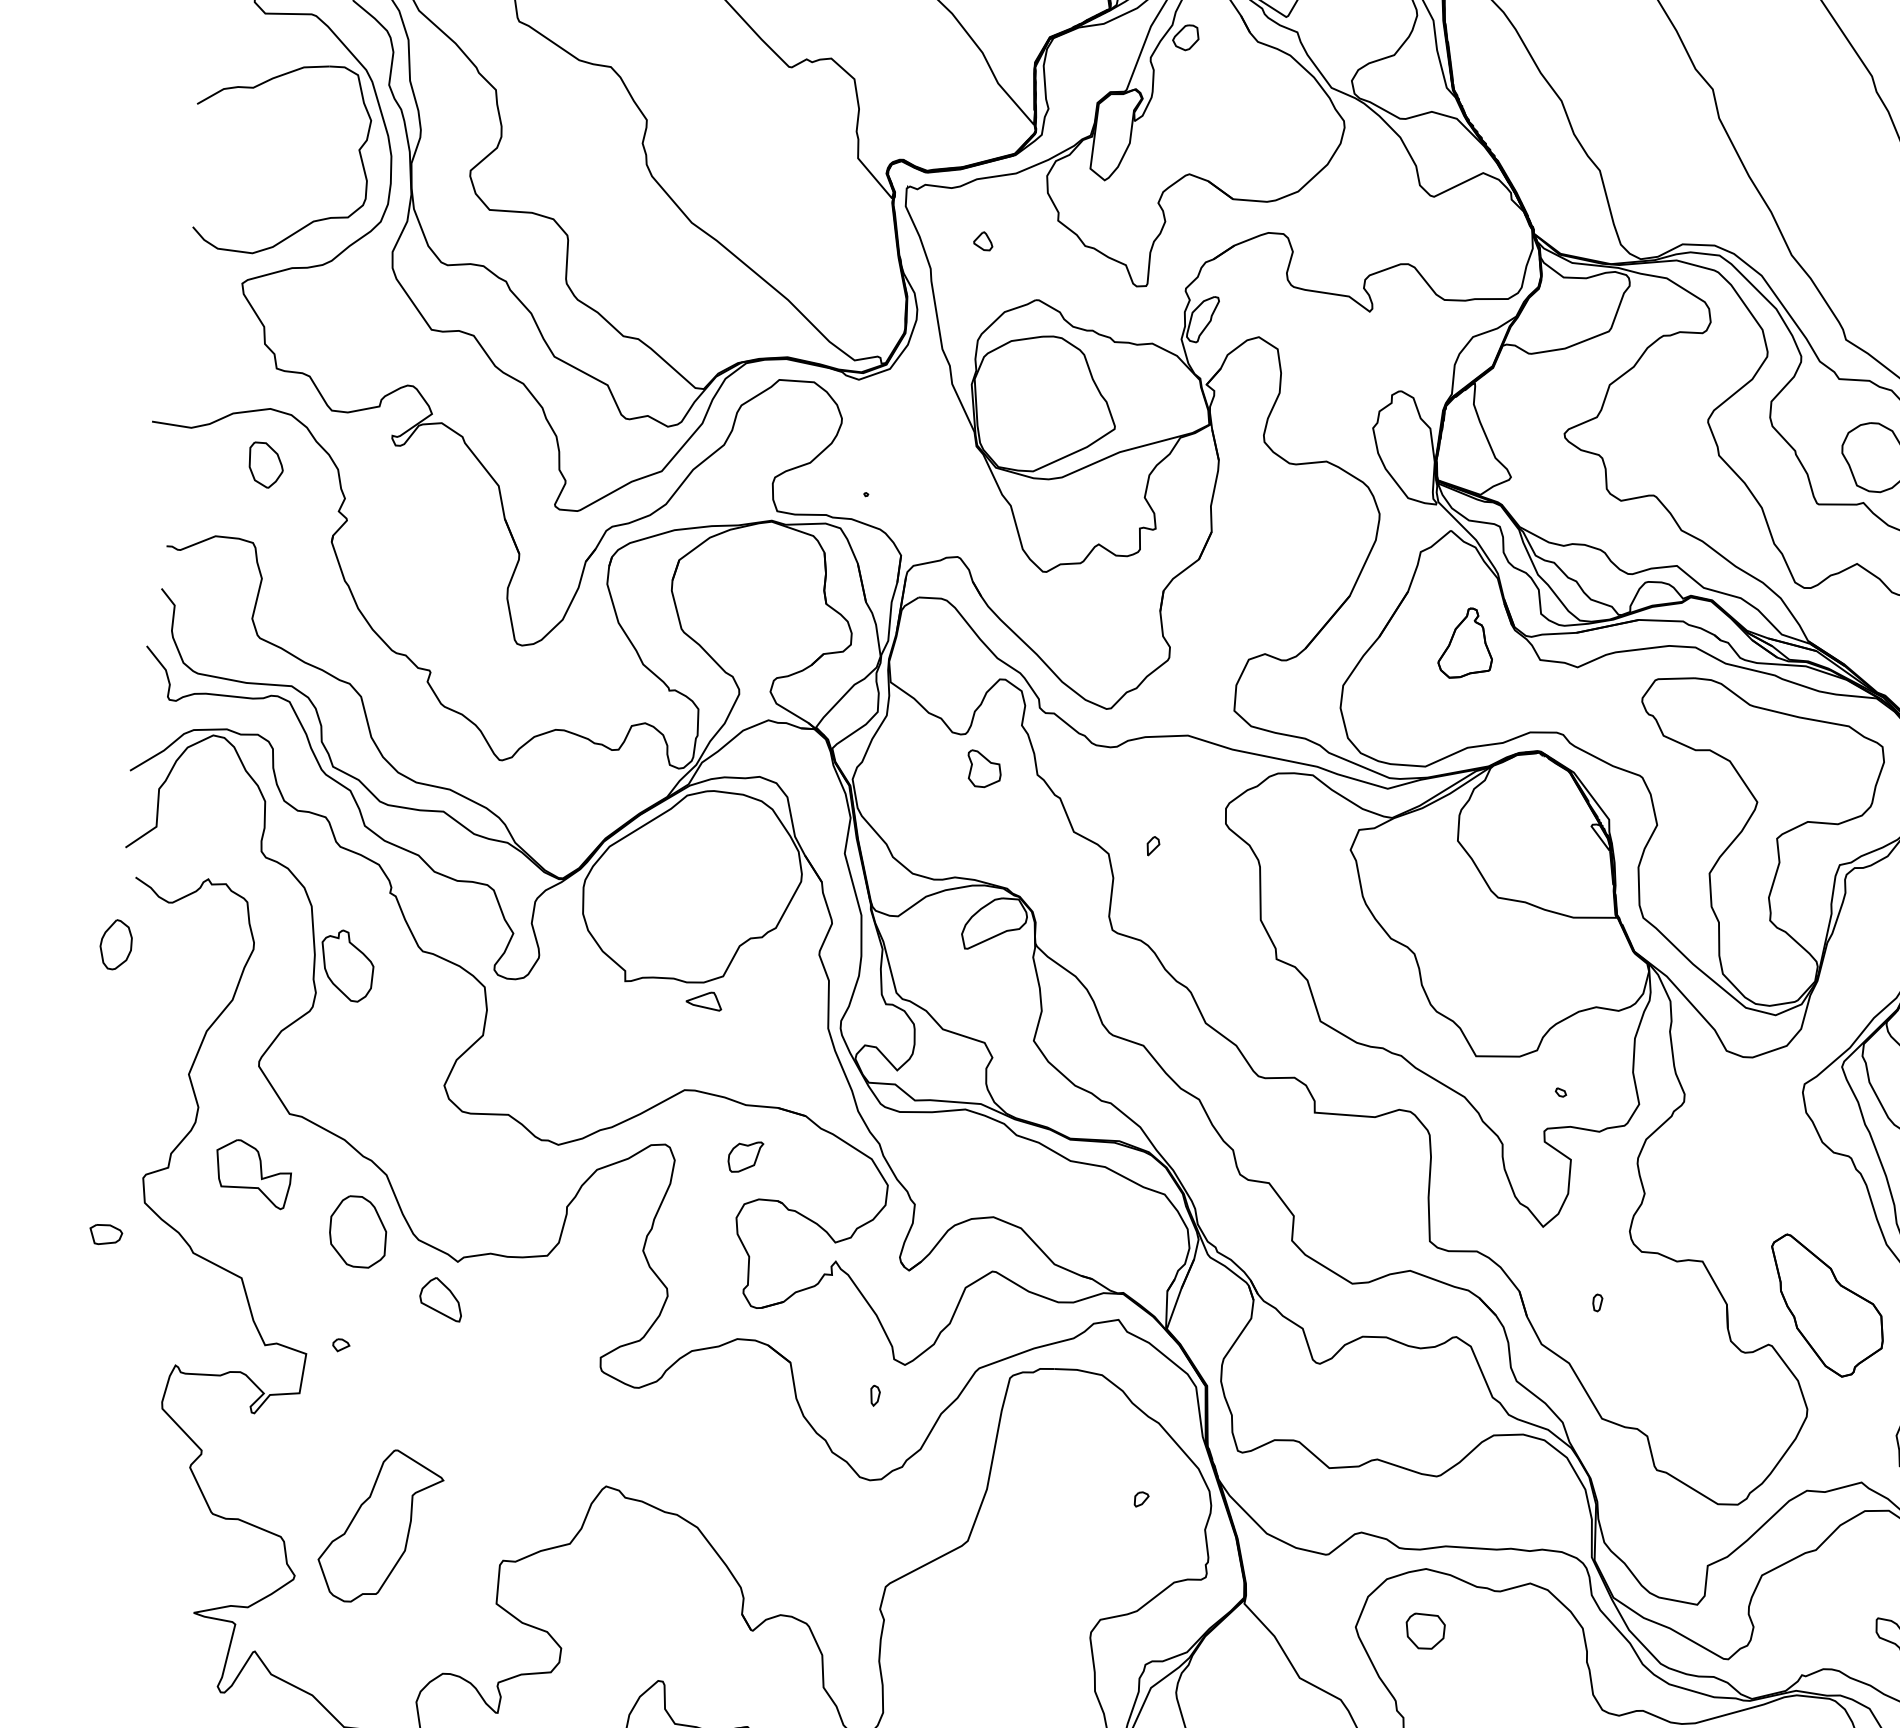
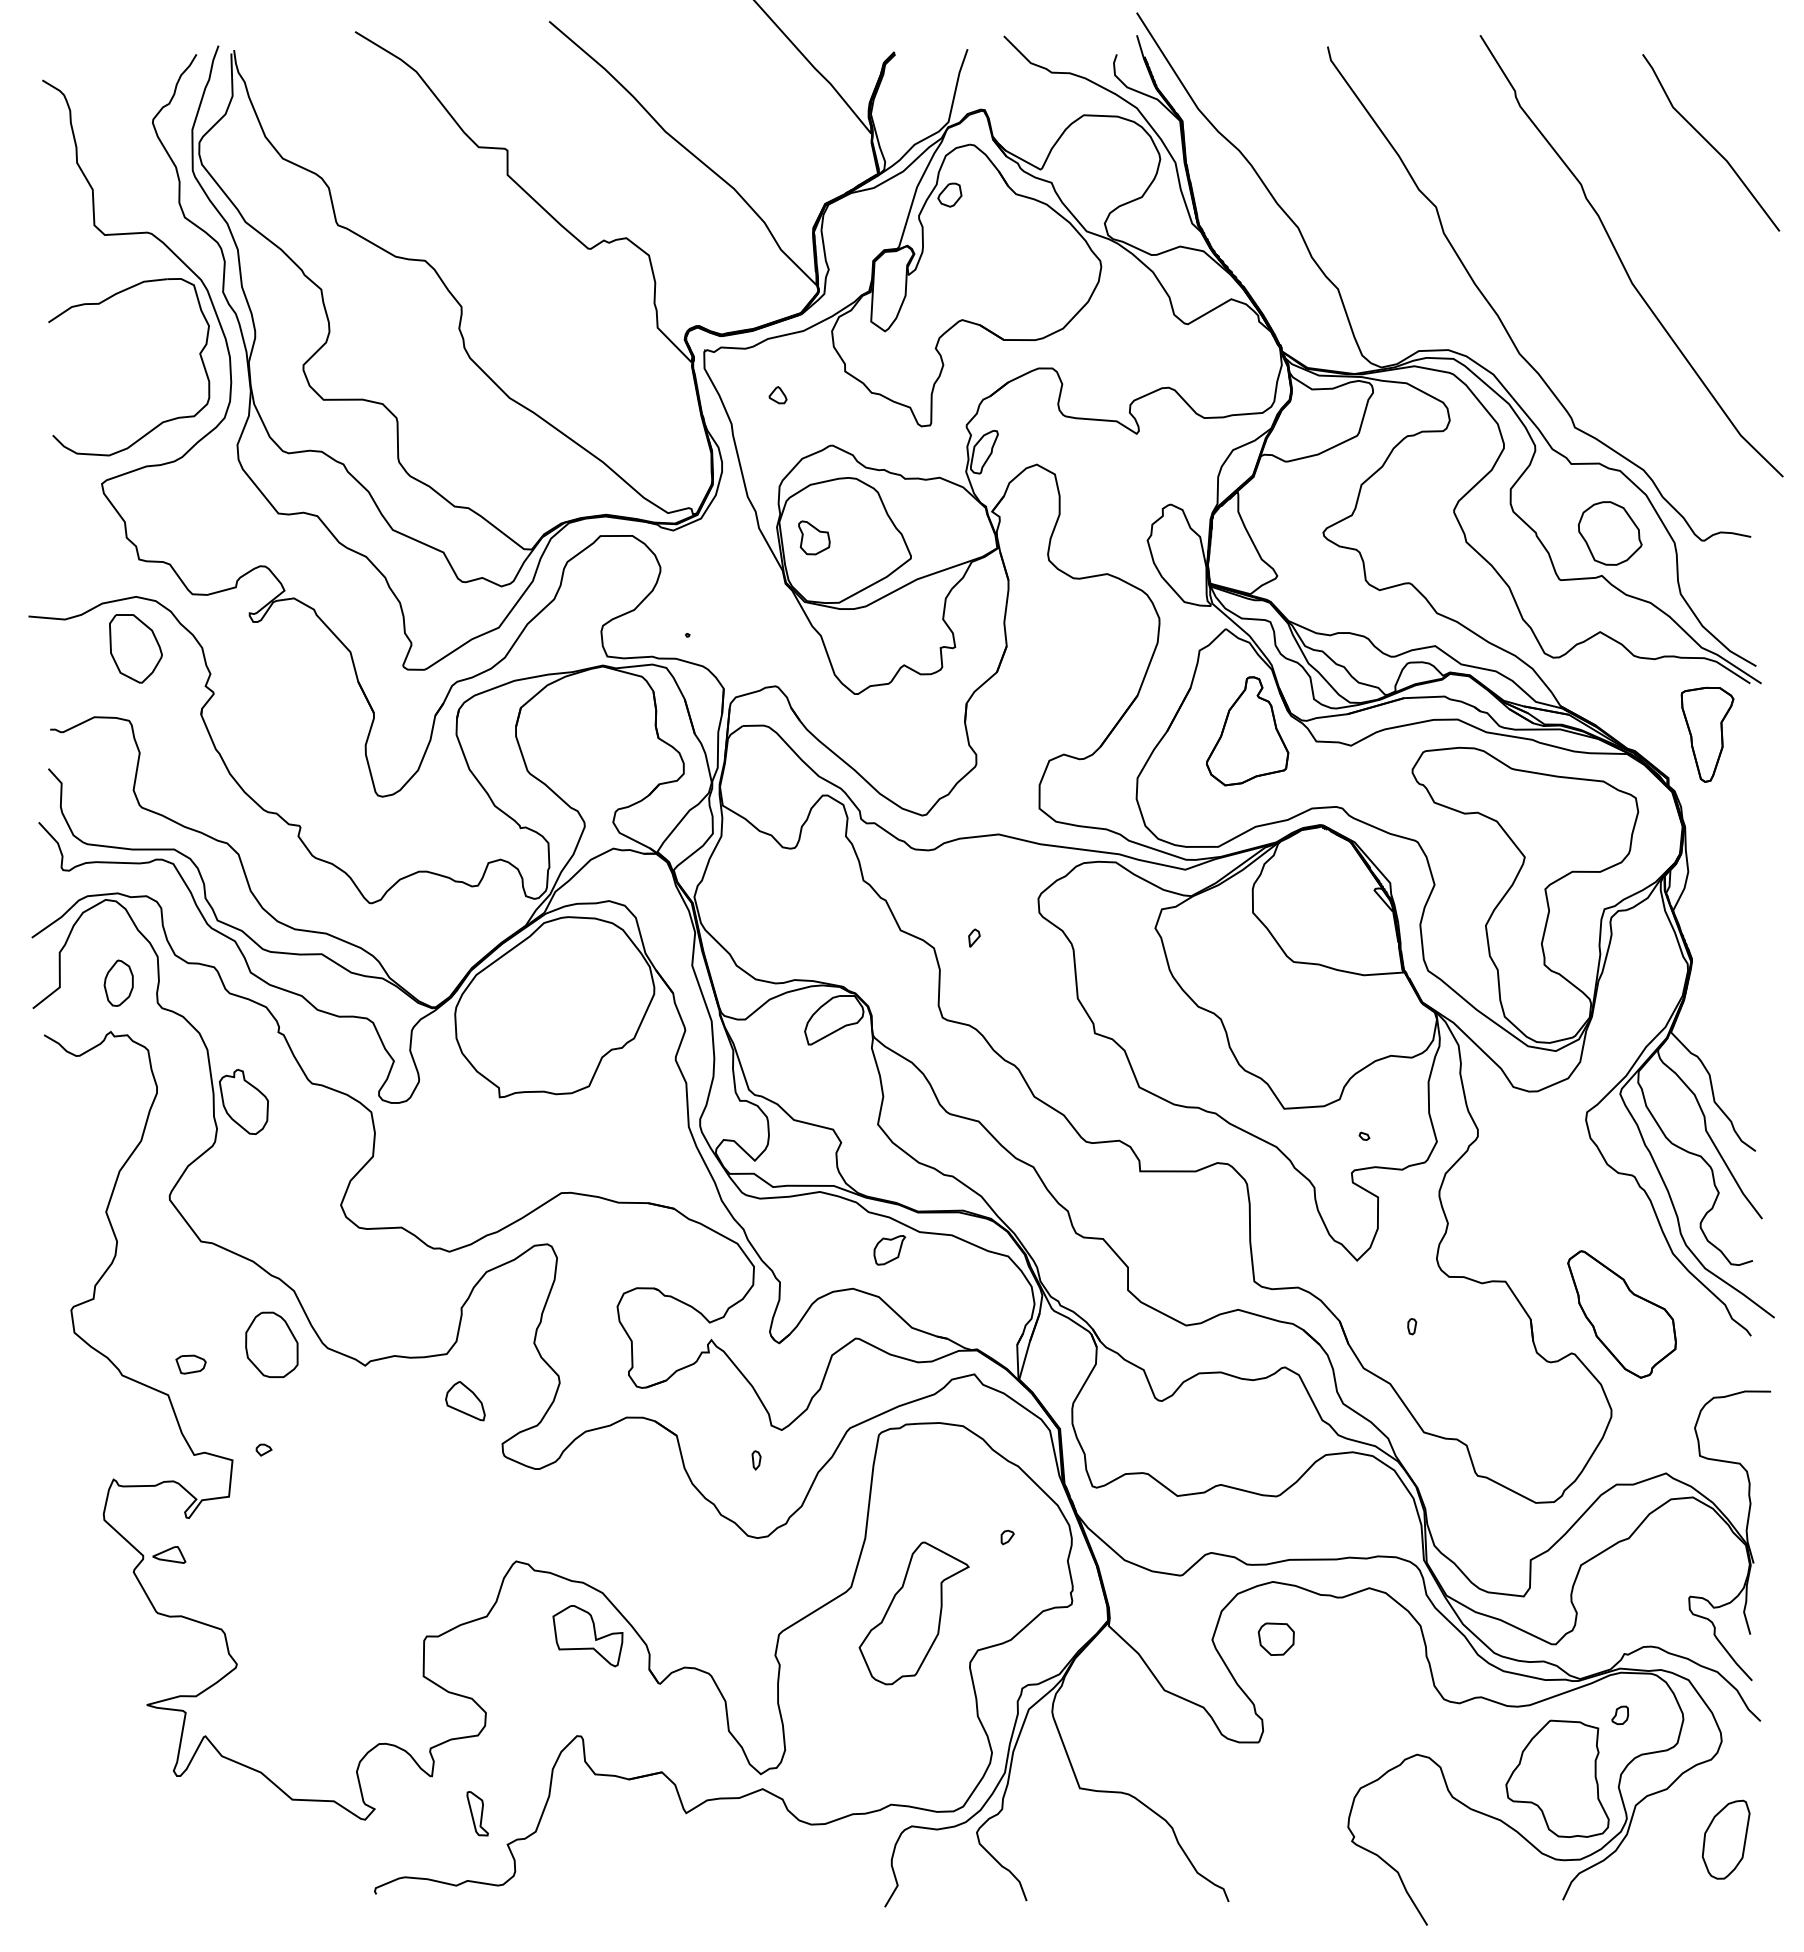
part: (265, 464) -> (135, 648), size x1.67
part: (1466, 643) -> (1247, 731), size x1.67
part: (984, 768) -> (814, 537), moved
part: (115, 944) -> (118, 982), moved
part: (704, 1000) -> (169, 1554), moved
part: (745, 1157) -> (889, 1250), moved
part: (252, 1174) -> (587, 1636), moved
part: (105, 1234) -> (190, 1364), moved
part: (441, 1299) -> (465, 1401), moved
part: (379, 1526) -> (913, 1613), moved

